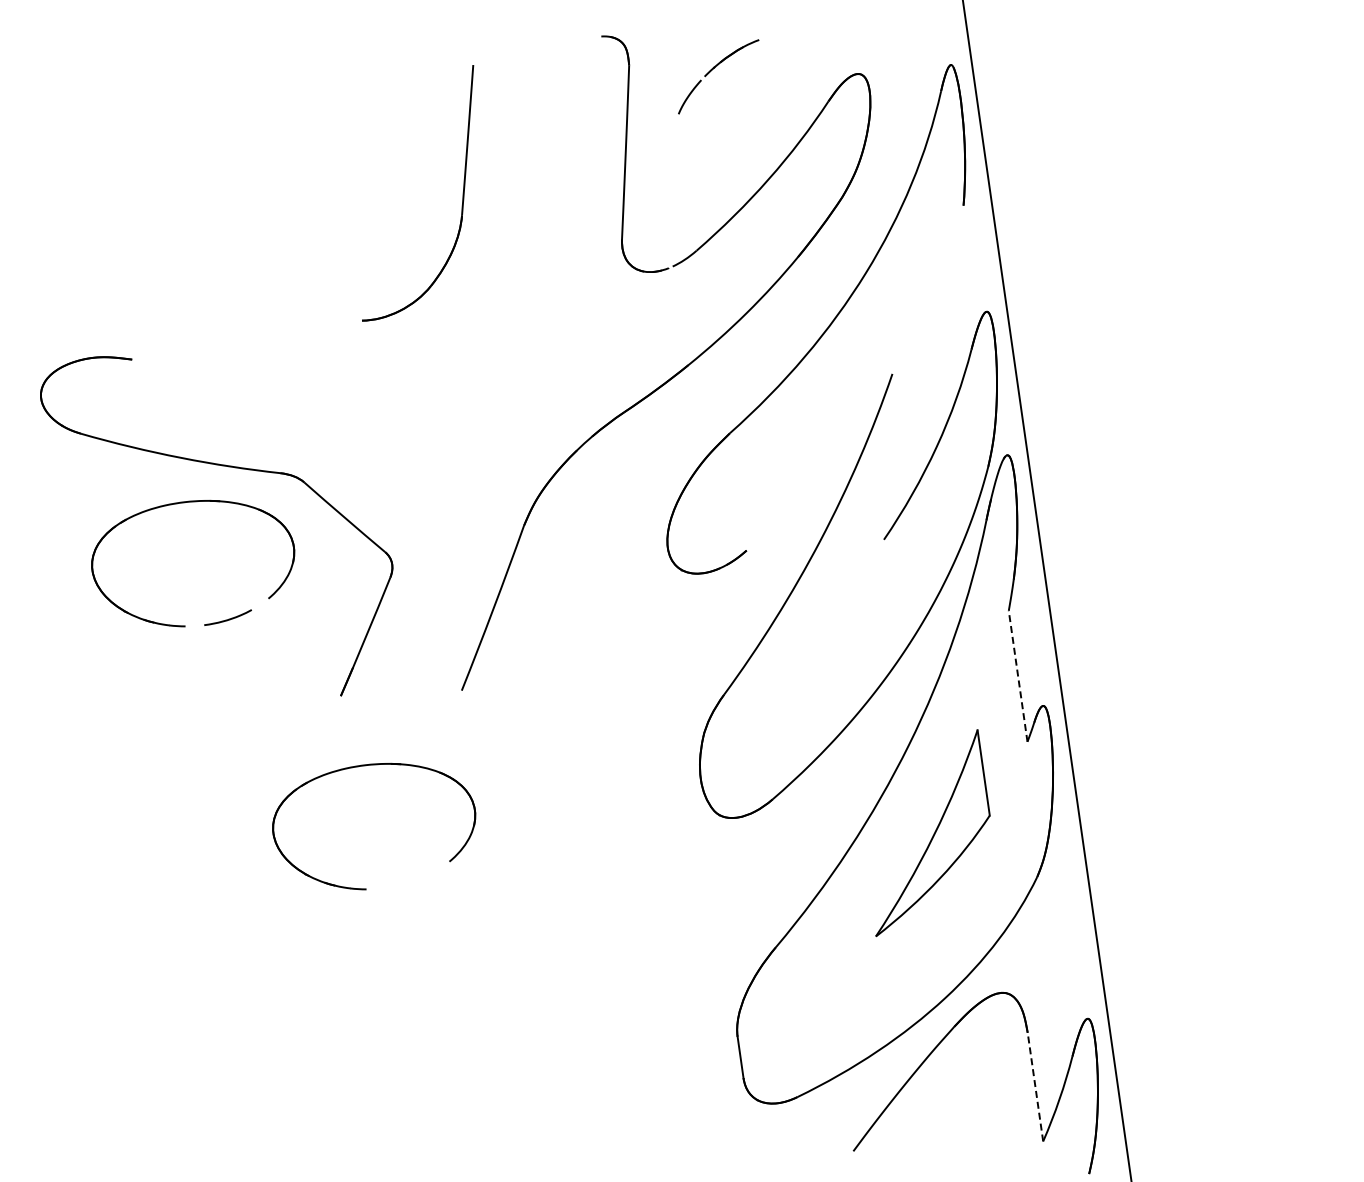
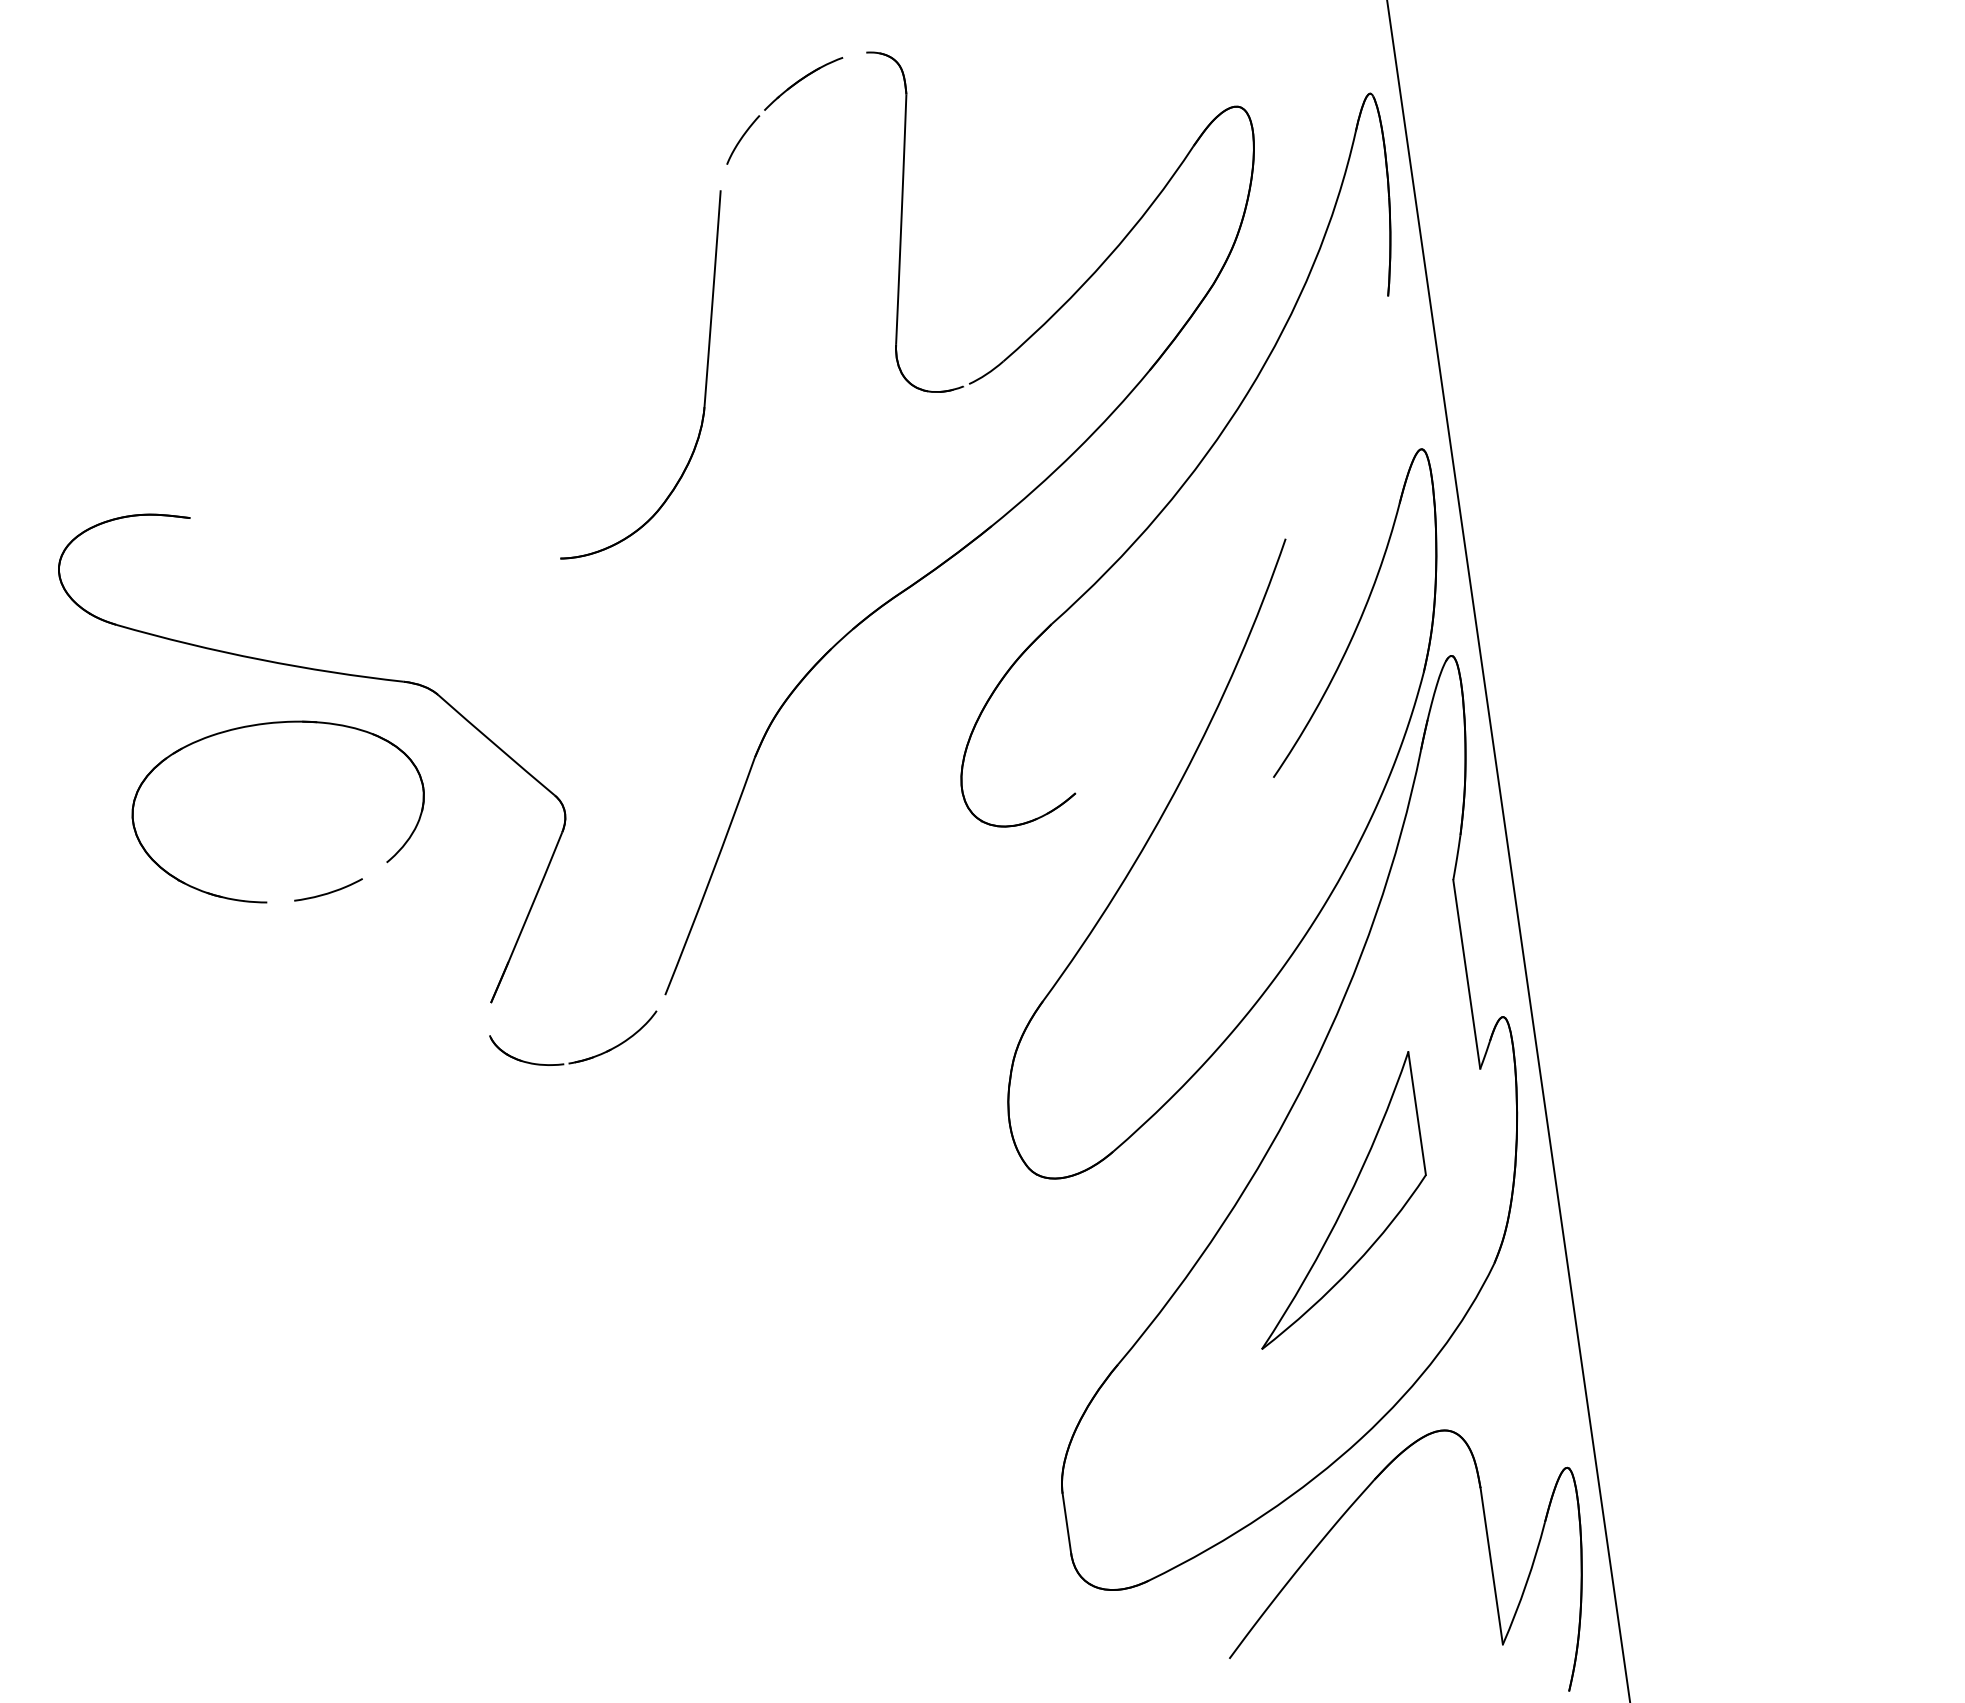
part: (712, 70) -> (775, 101), moved
part: (462, 193) -> (705, 375), moved
line: (1018, 675) -> (1467, 973), dashed -> solid
part: (401, 735) -> (578, 1059), added
part: (365, 766) -> (526, 1104), removed
line: (1035, 1087) -> (1491, 1566), dashed -> solid

